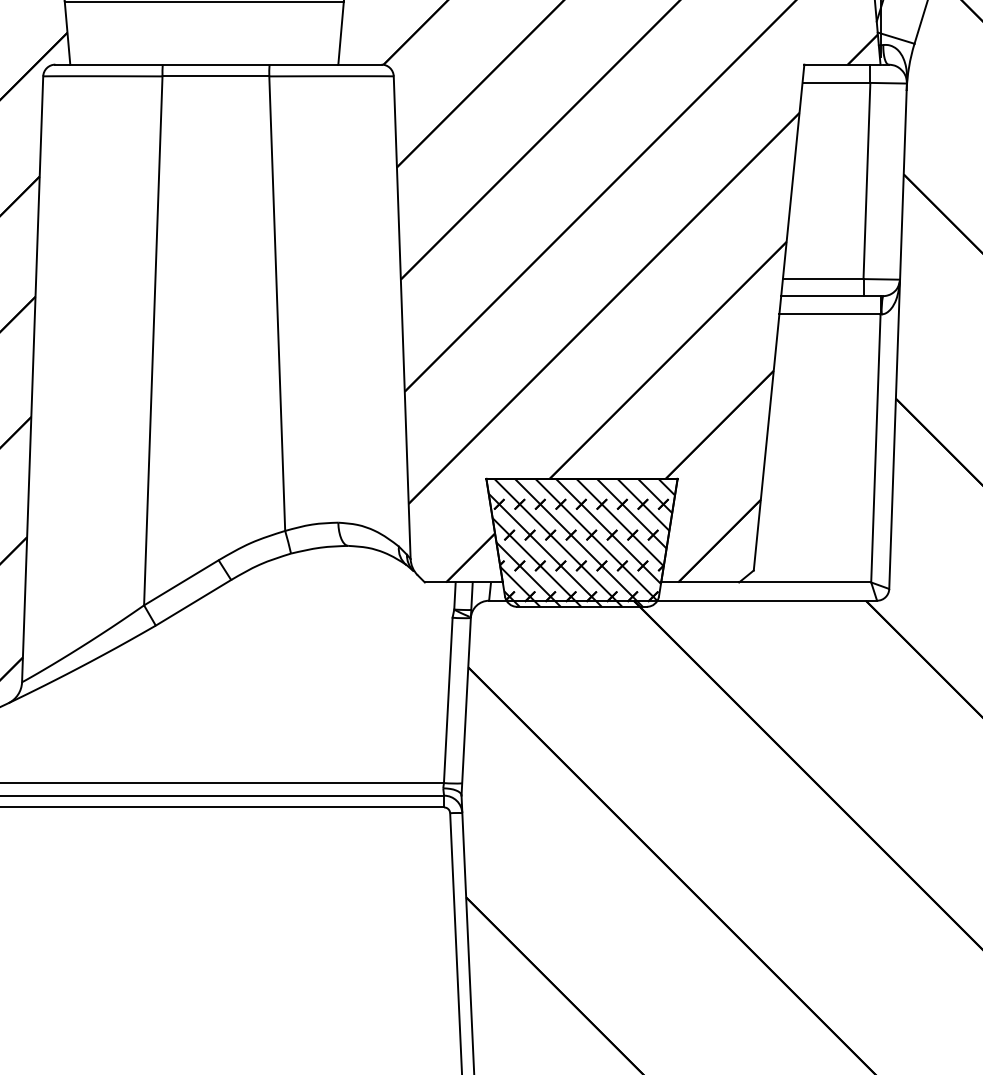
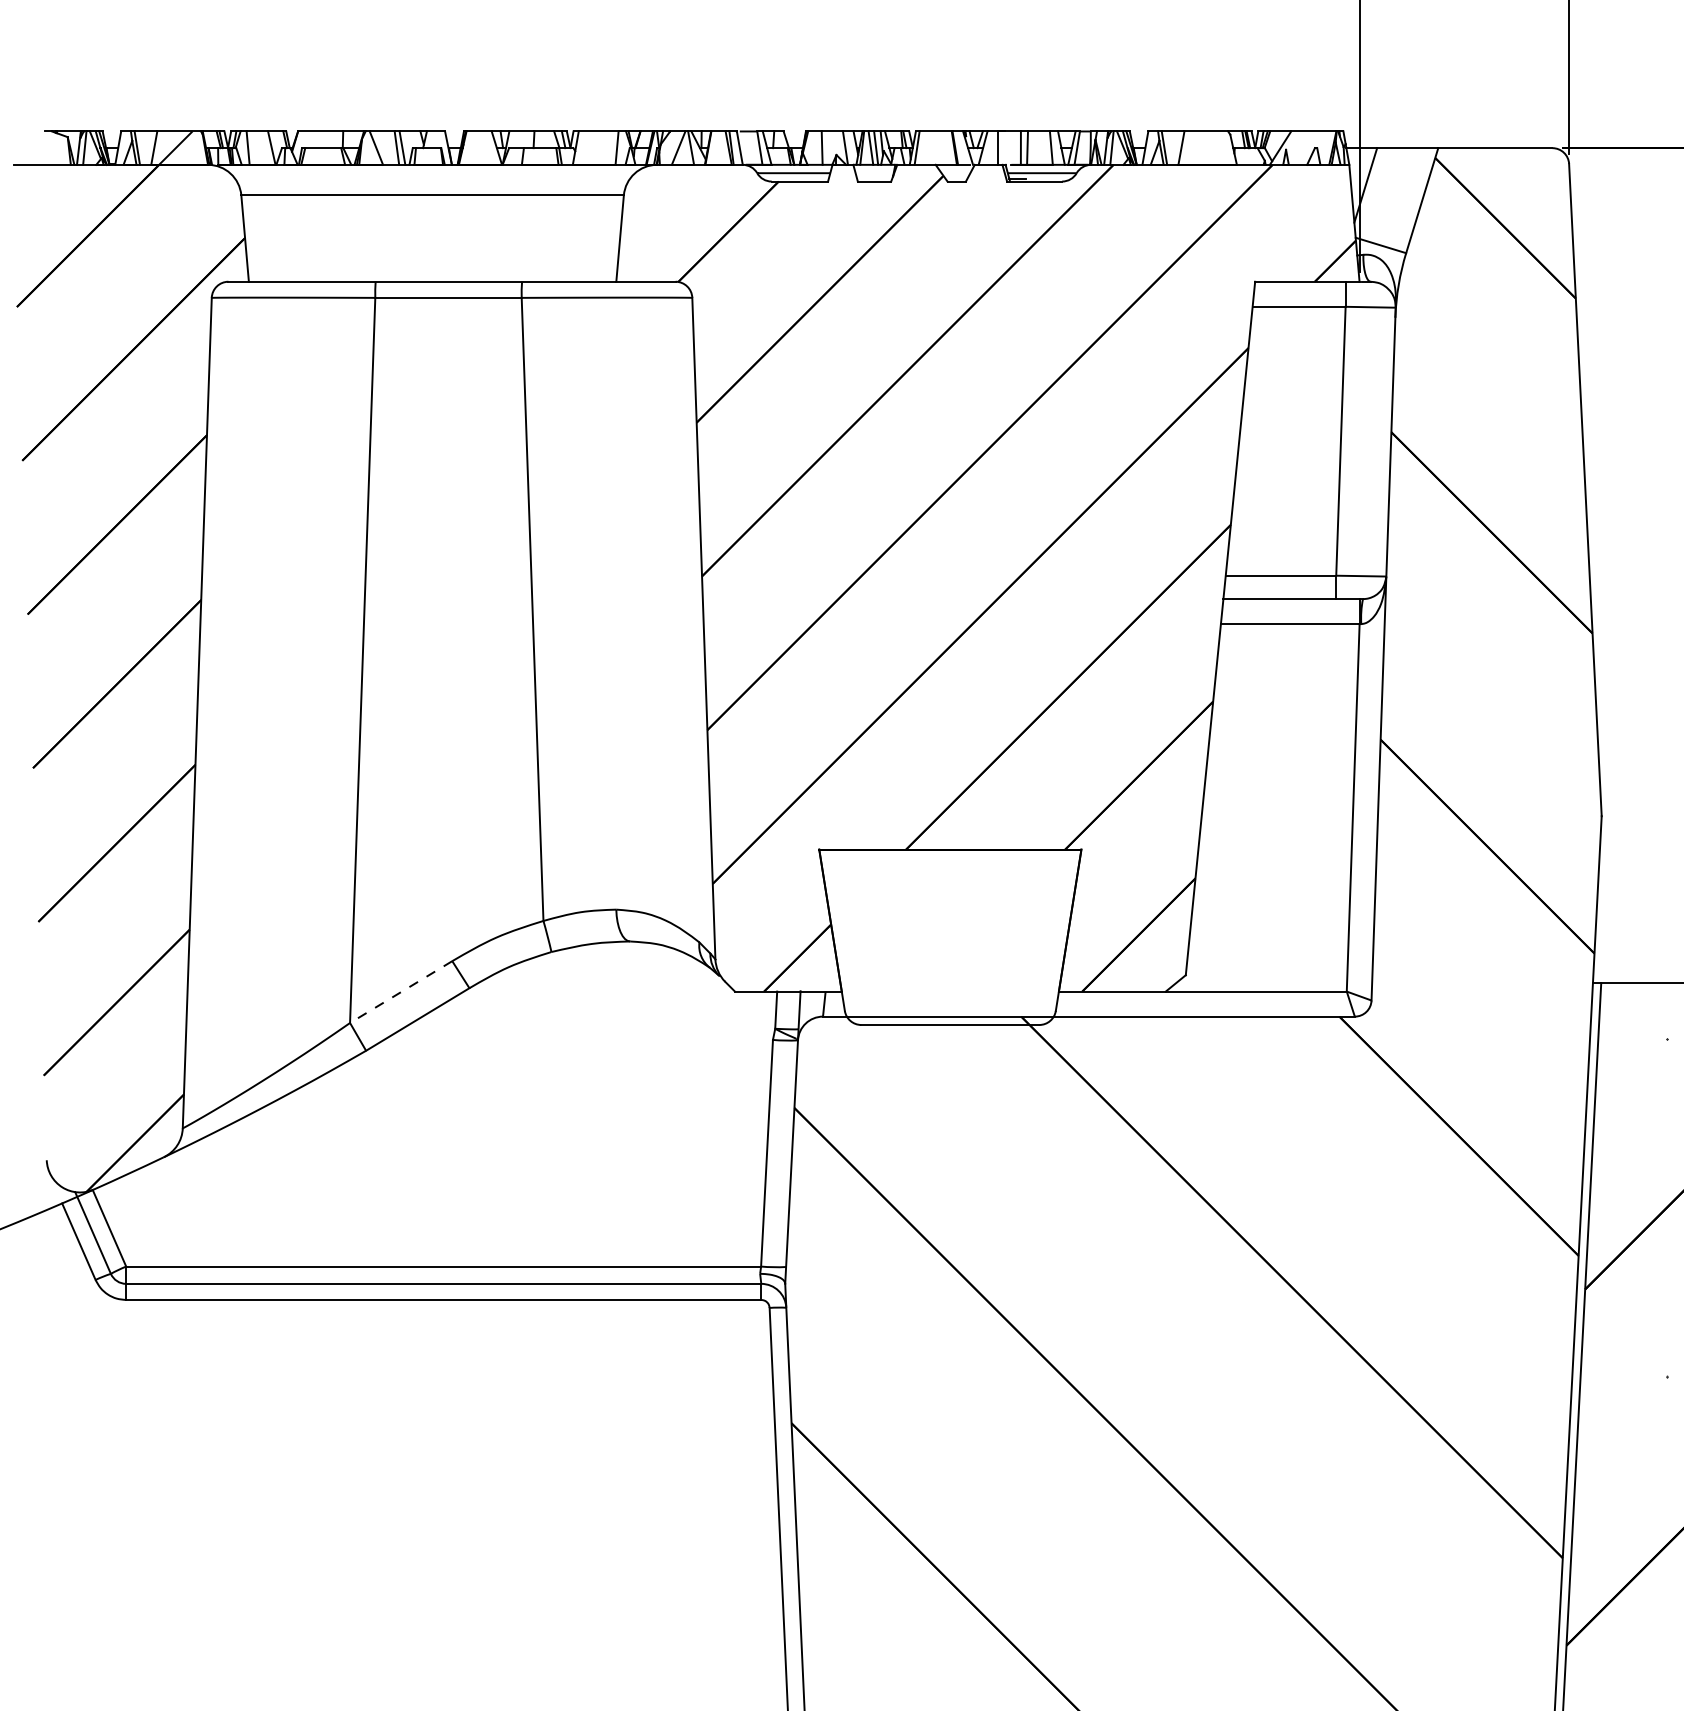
hatch: (581, 542) -> (949, 936), removed
line: (181, 583) -> (401, 992), solid -> dashed

